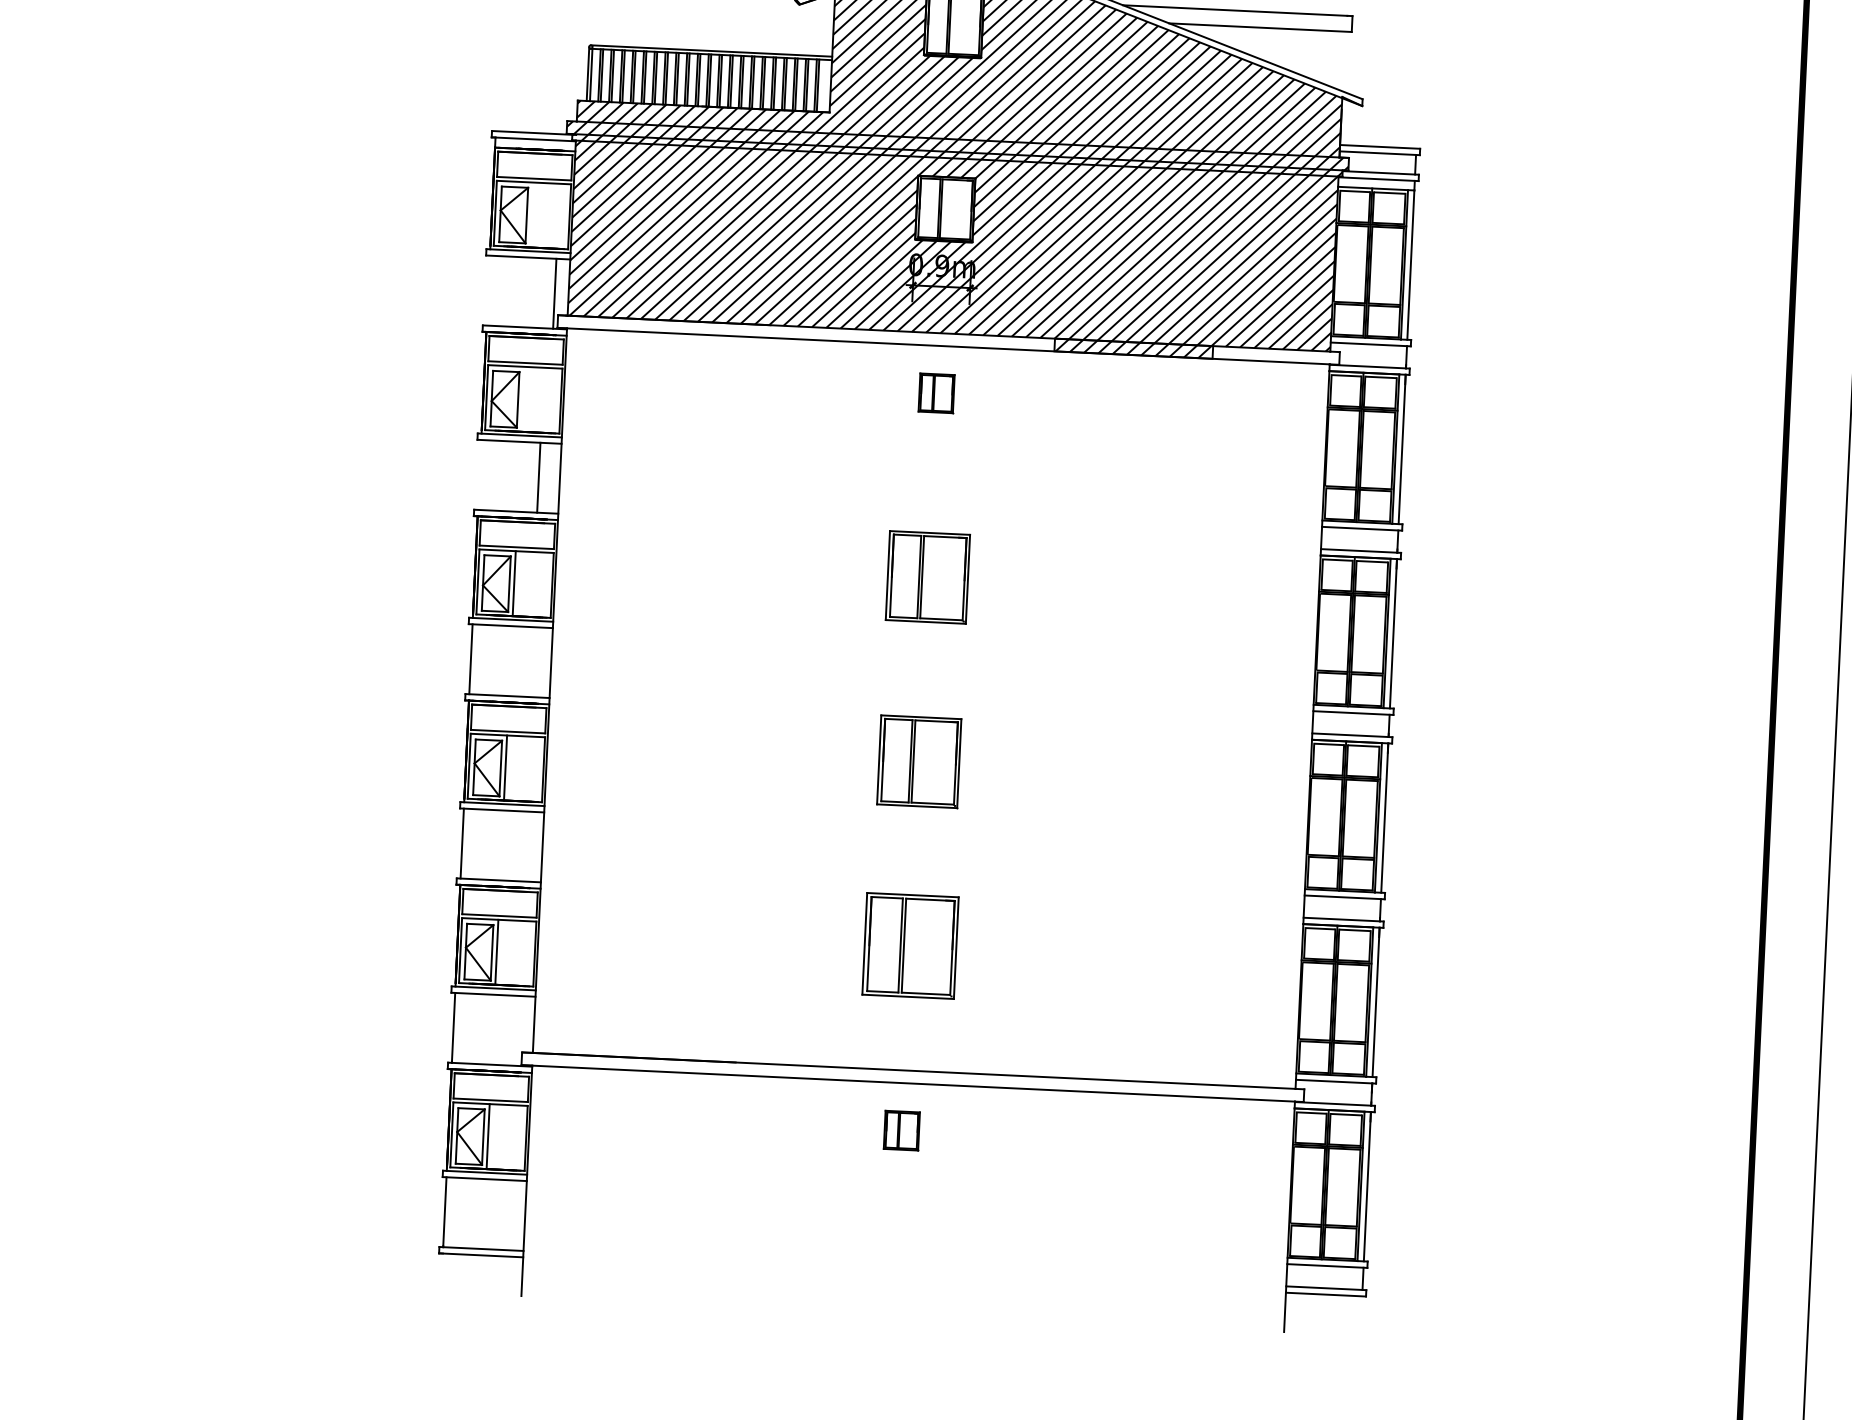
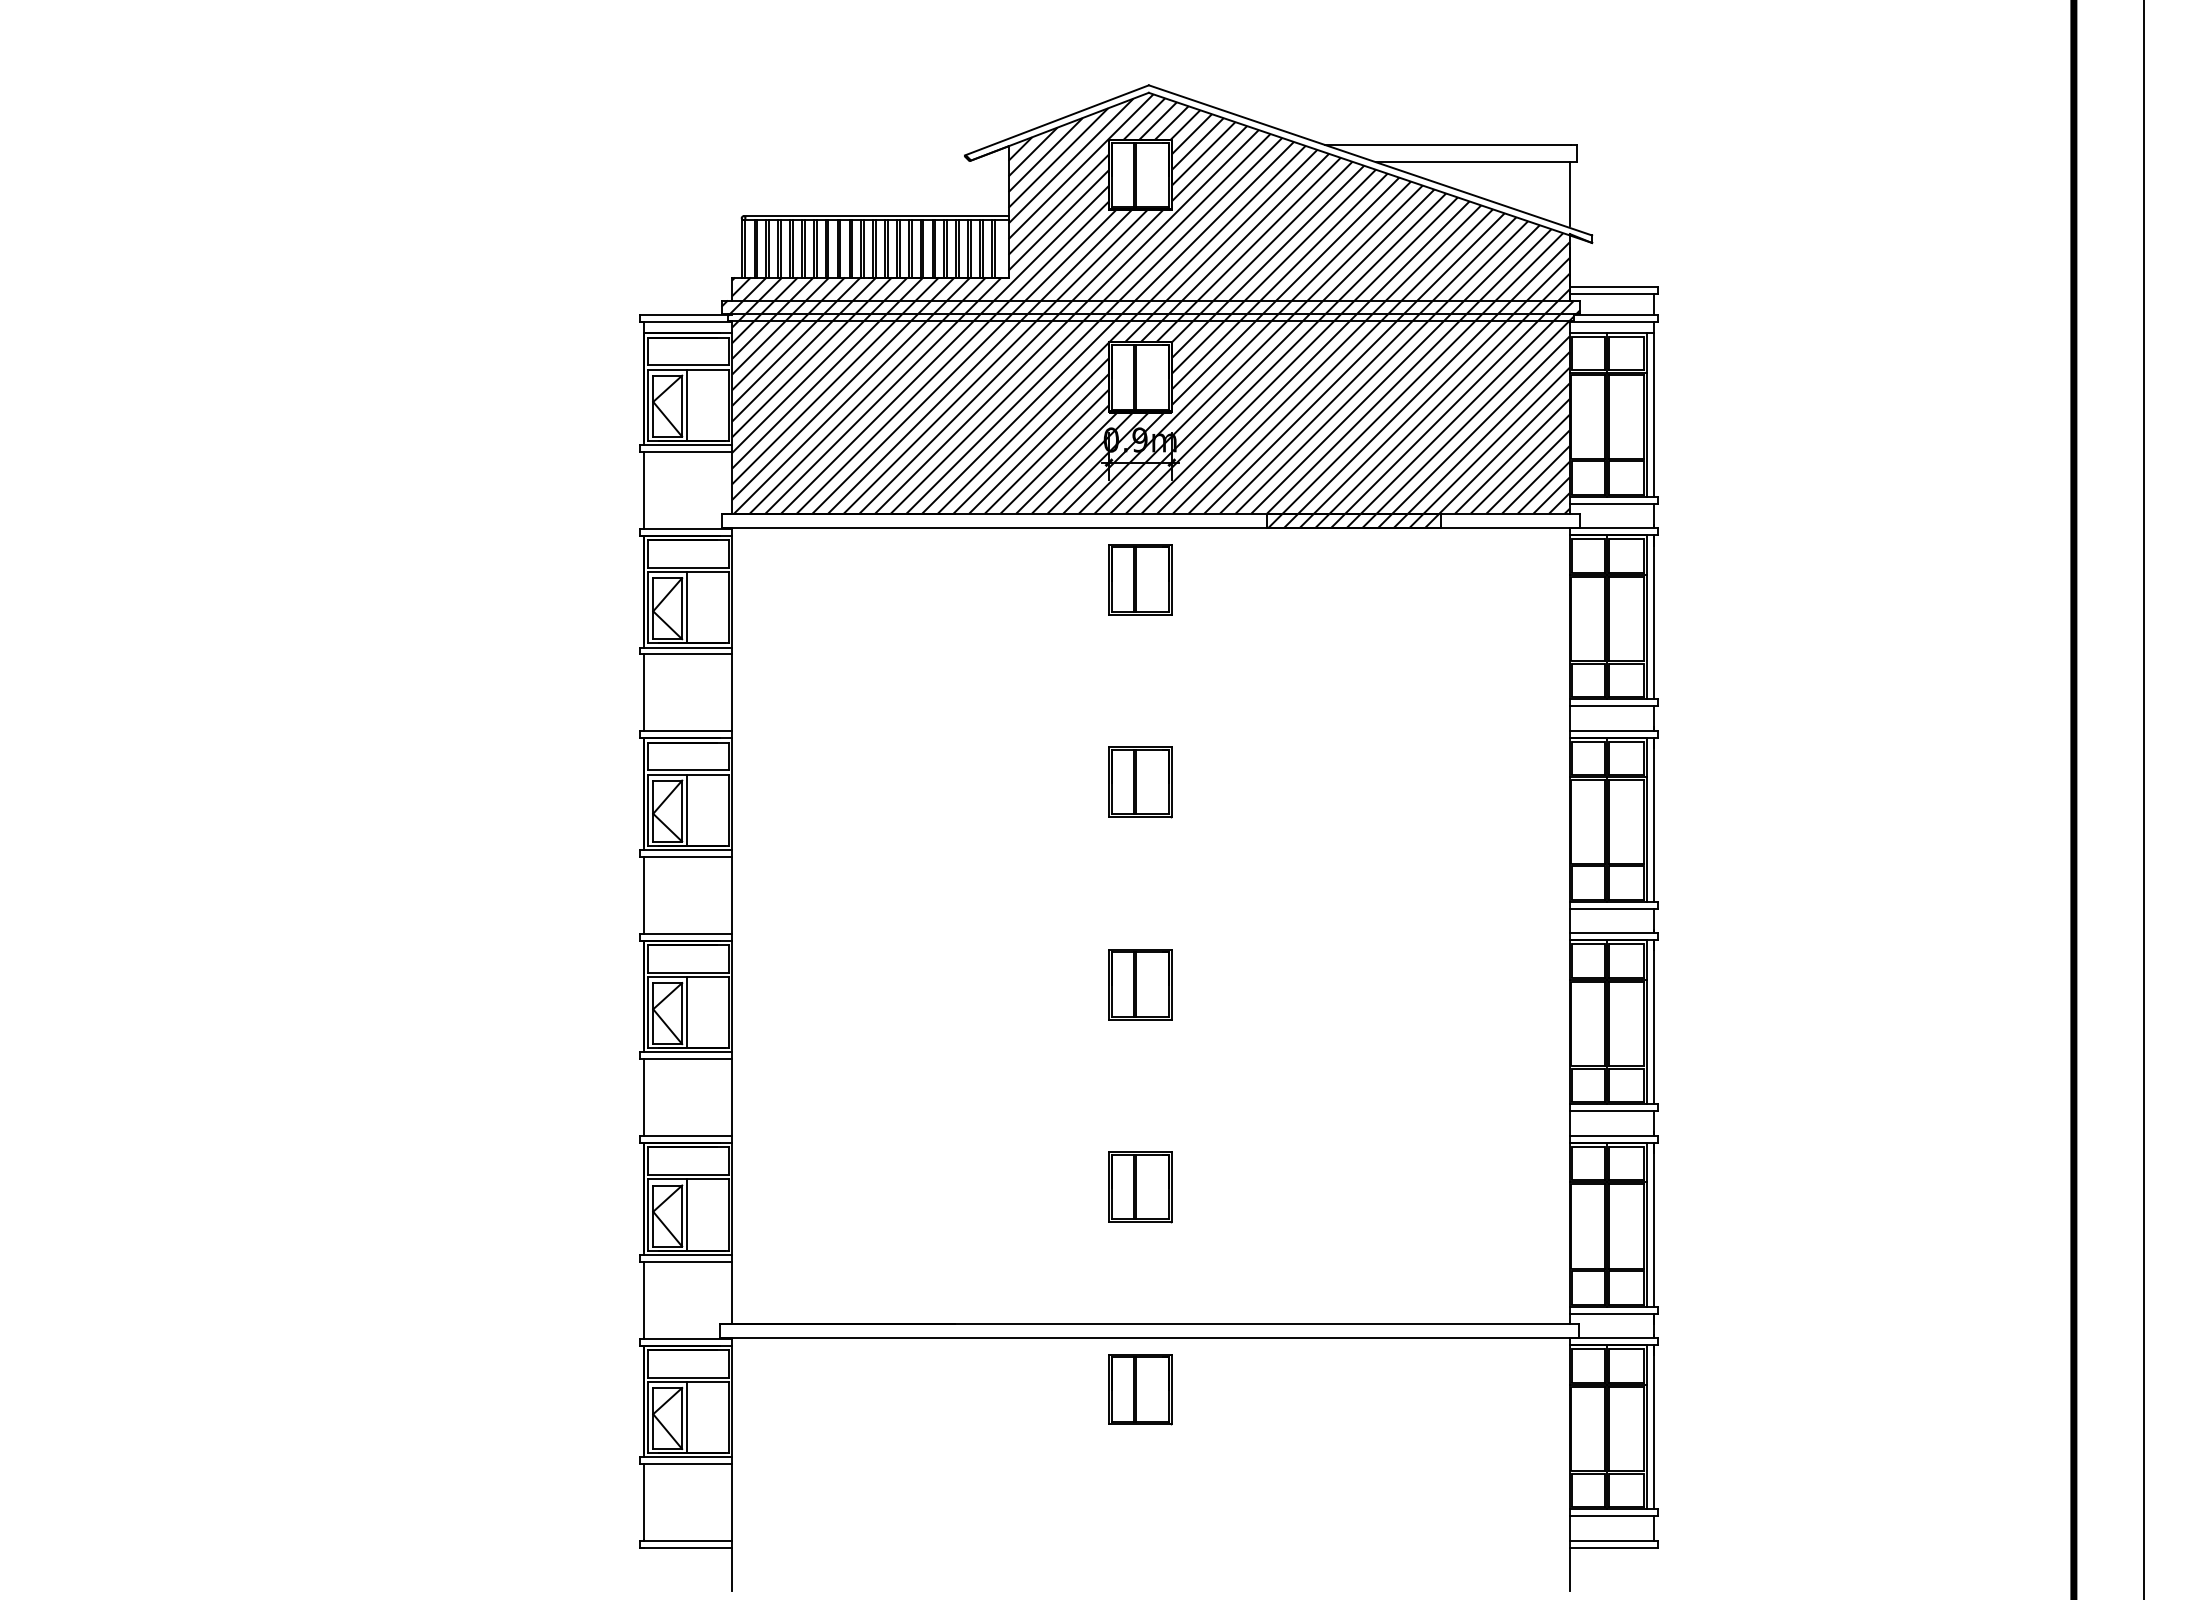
line: (1343, 60) -> (1569, 194), added
line: (531, 215) -> (687, 405), added
line: (554, 293) -> (643, 490), moved
part: (936, 393) -> (1140, 579), size x1.67
line: (523, 399) -> (687, 607), added
line: (538, 477) -> (643, 692), moved
part: (927, 577) -> (1140, 782), size x0.71
part: (919, 761) -> (1140, 984), size x0.71
part: (910, 946) -> (1140, 1187), size x0.62
part: (901, 1130) -> (1140, 1389), size x1.67

